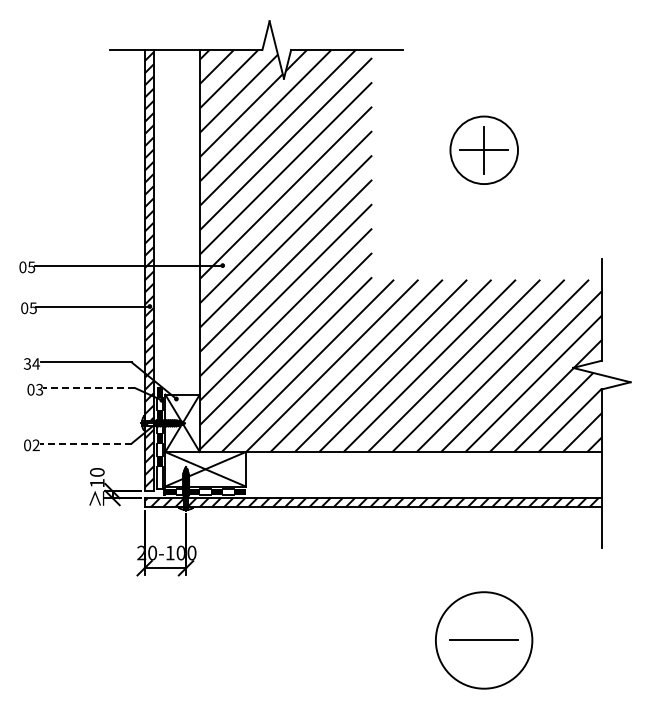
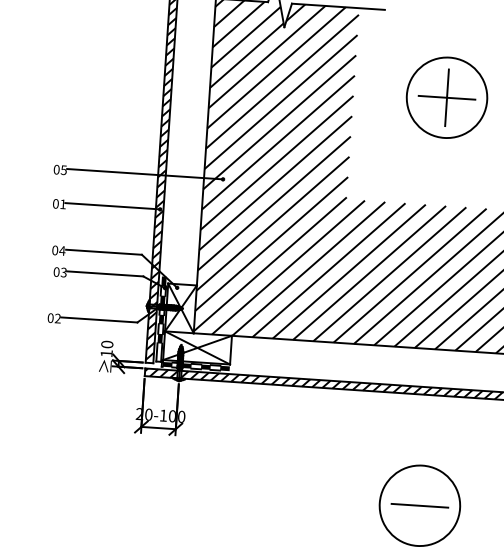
part: (484, 150) -> (447, 98), size x1.43
text: (32, 308) -> (62, 204), 05 -> 01
text: (27, 363) -> (55, 250), 34 -> 04
line: (89, 388) -> (105, 274), dashed -> solid
line: (85, 443) -> (99, 319), dashed -> solid

